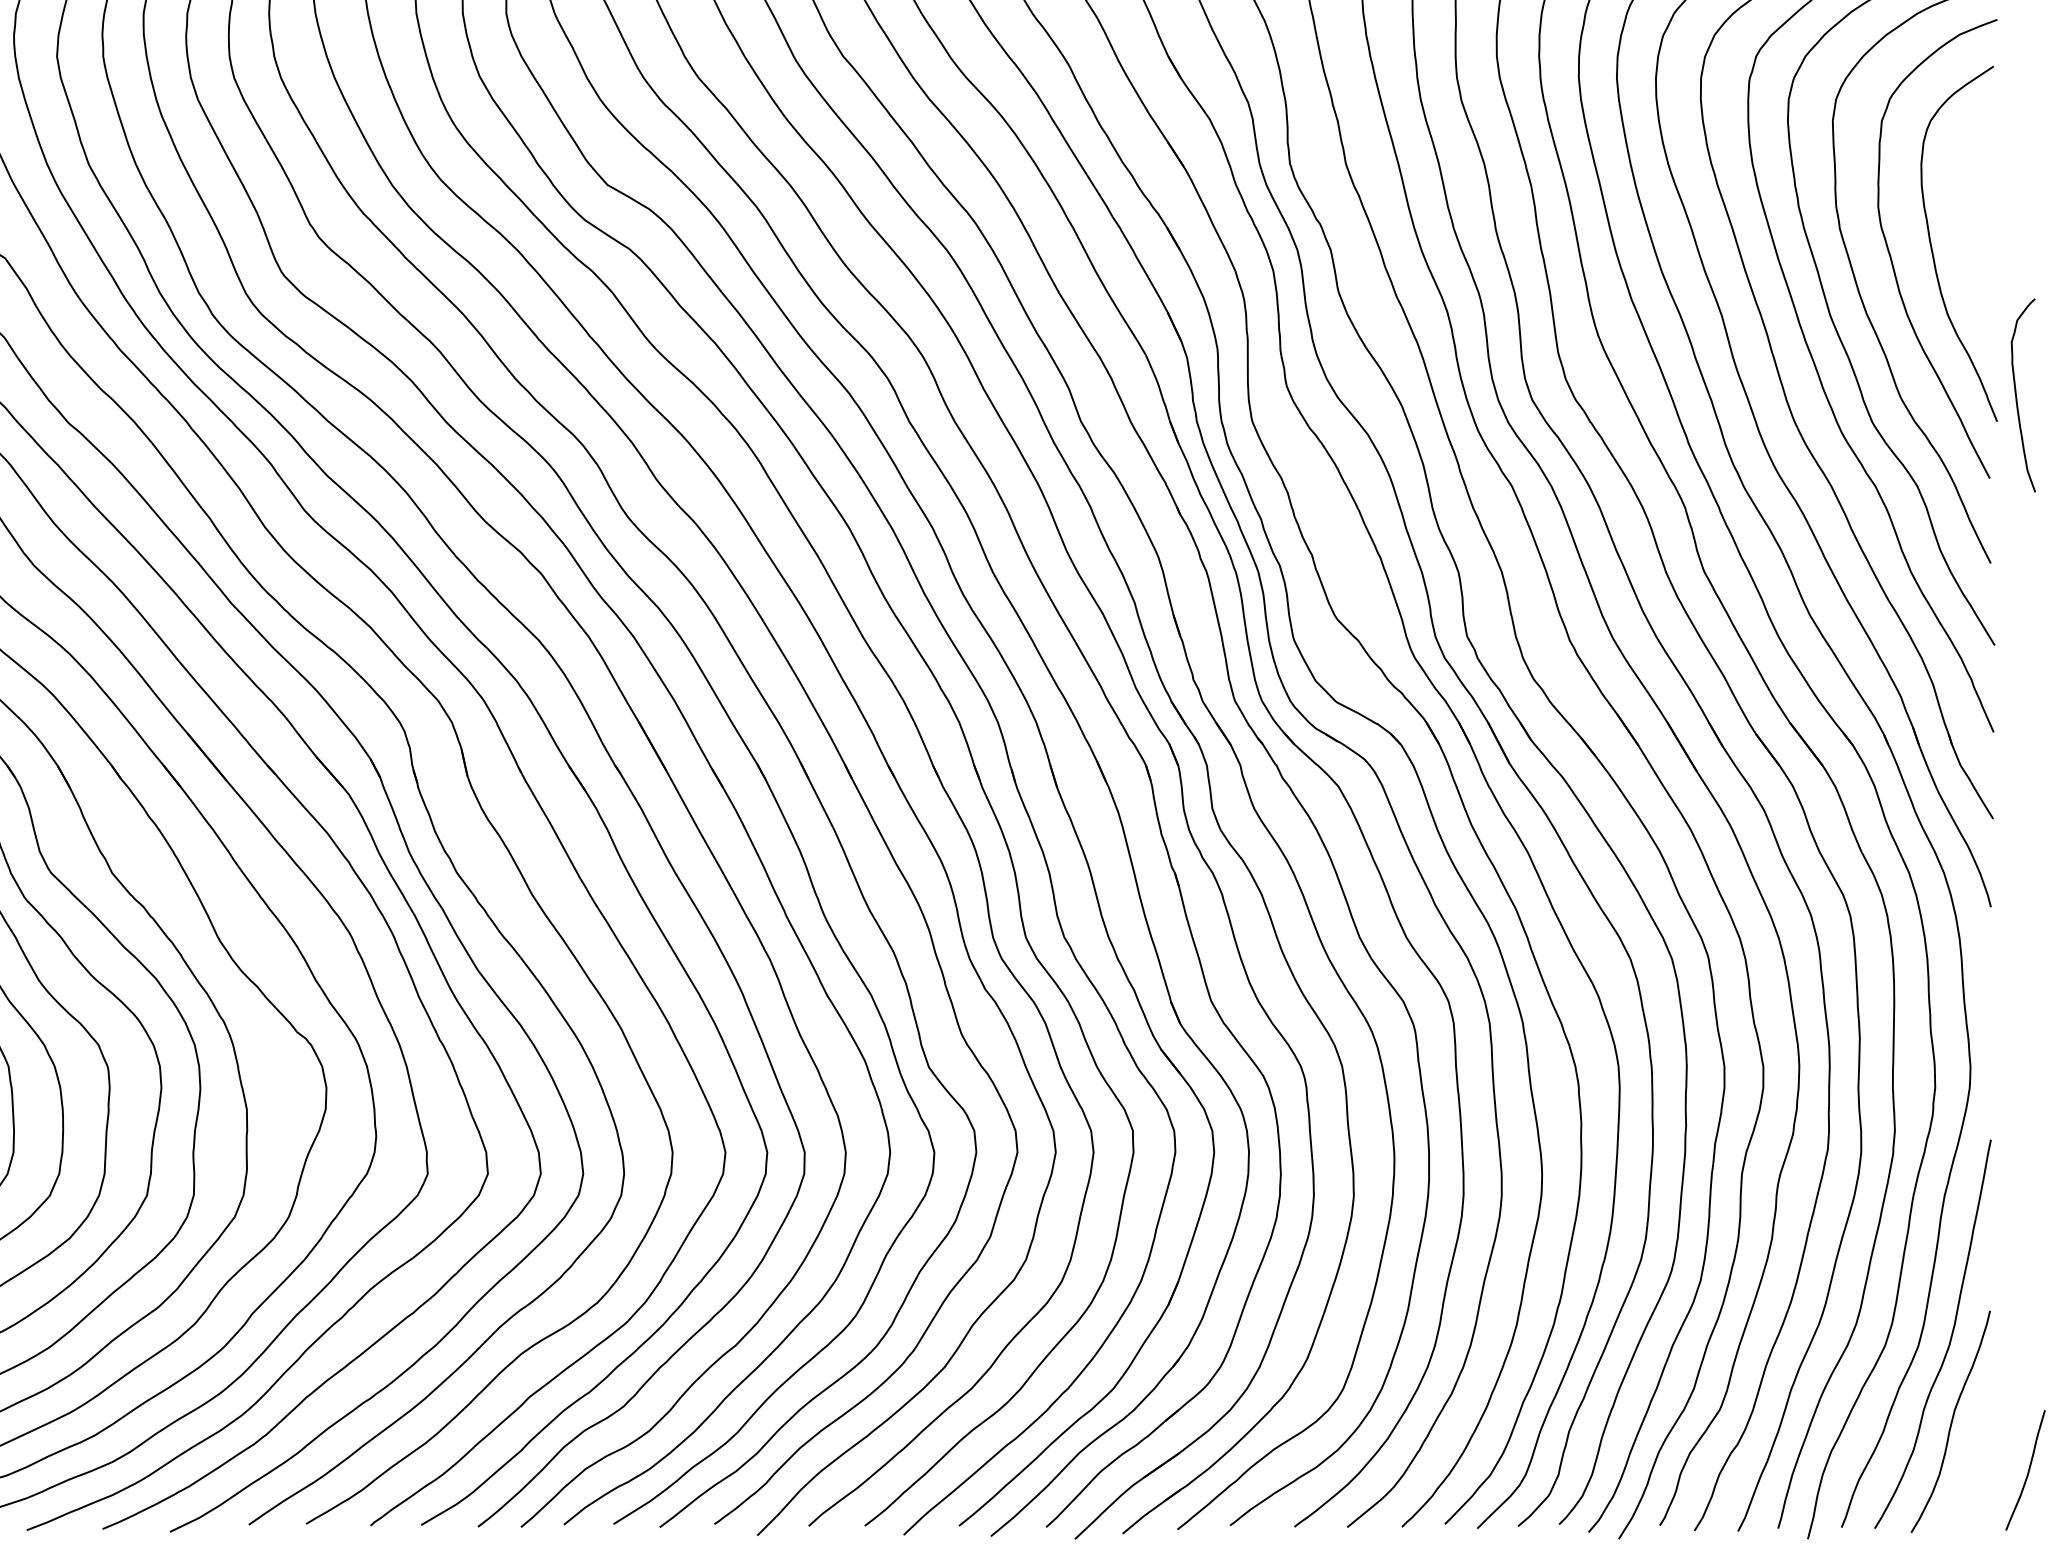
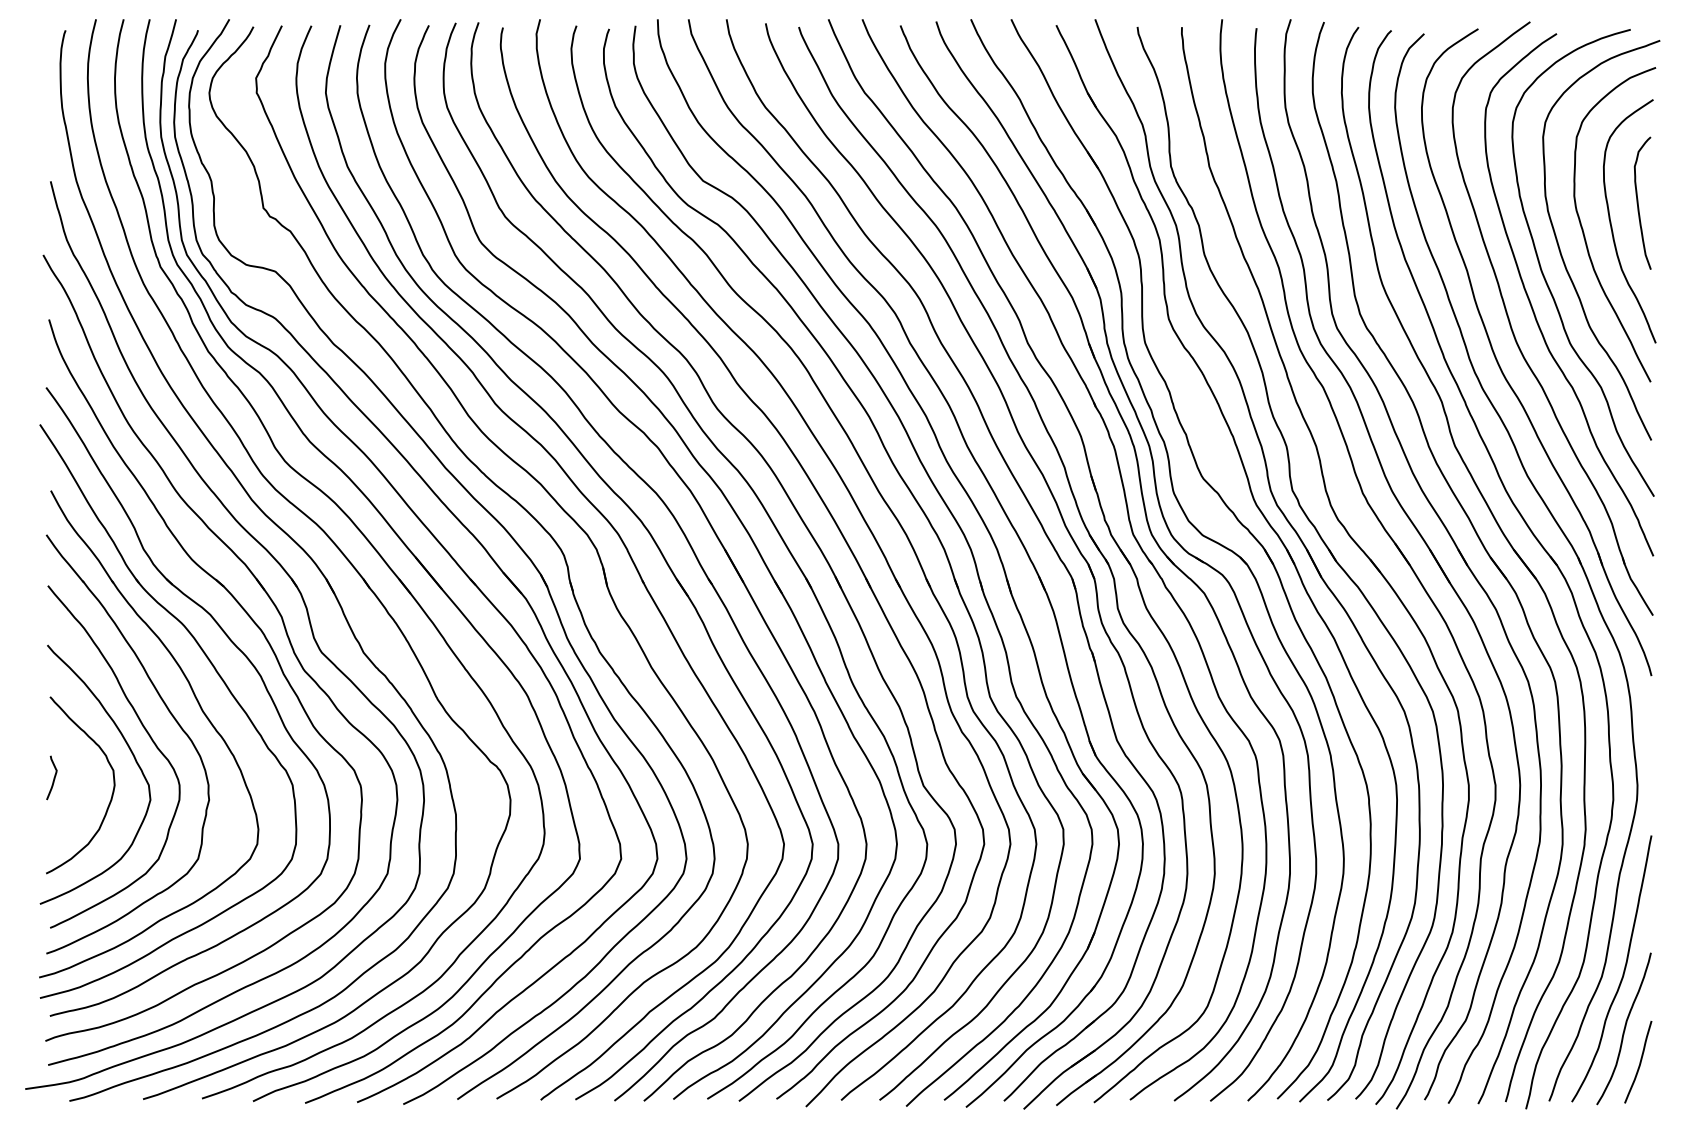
curve: (2017, 394) -> (1638, 202), moved
curve: (2027, 1470) -> (1639, 1062), moved

